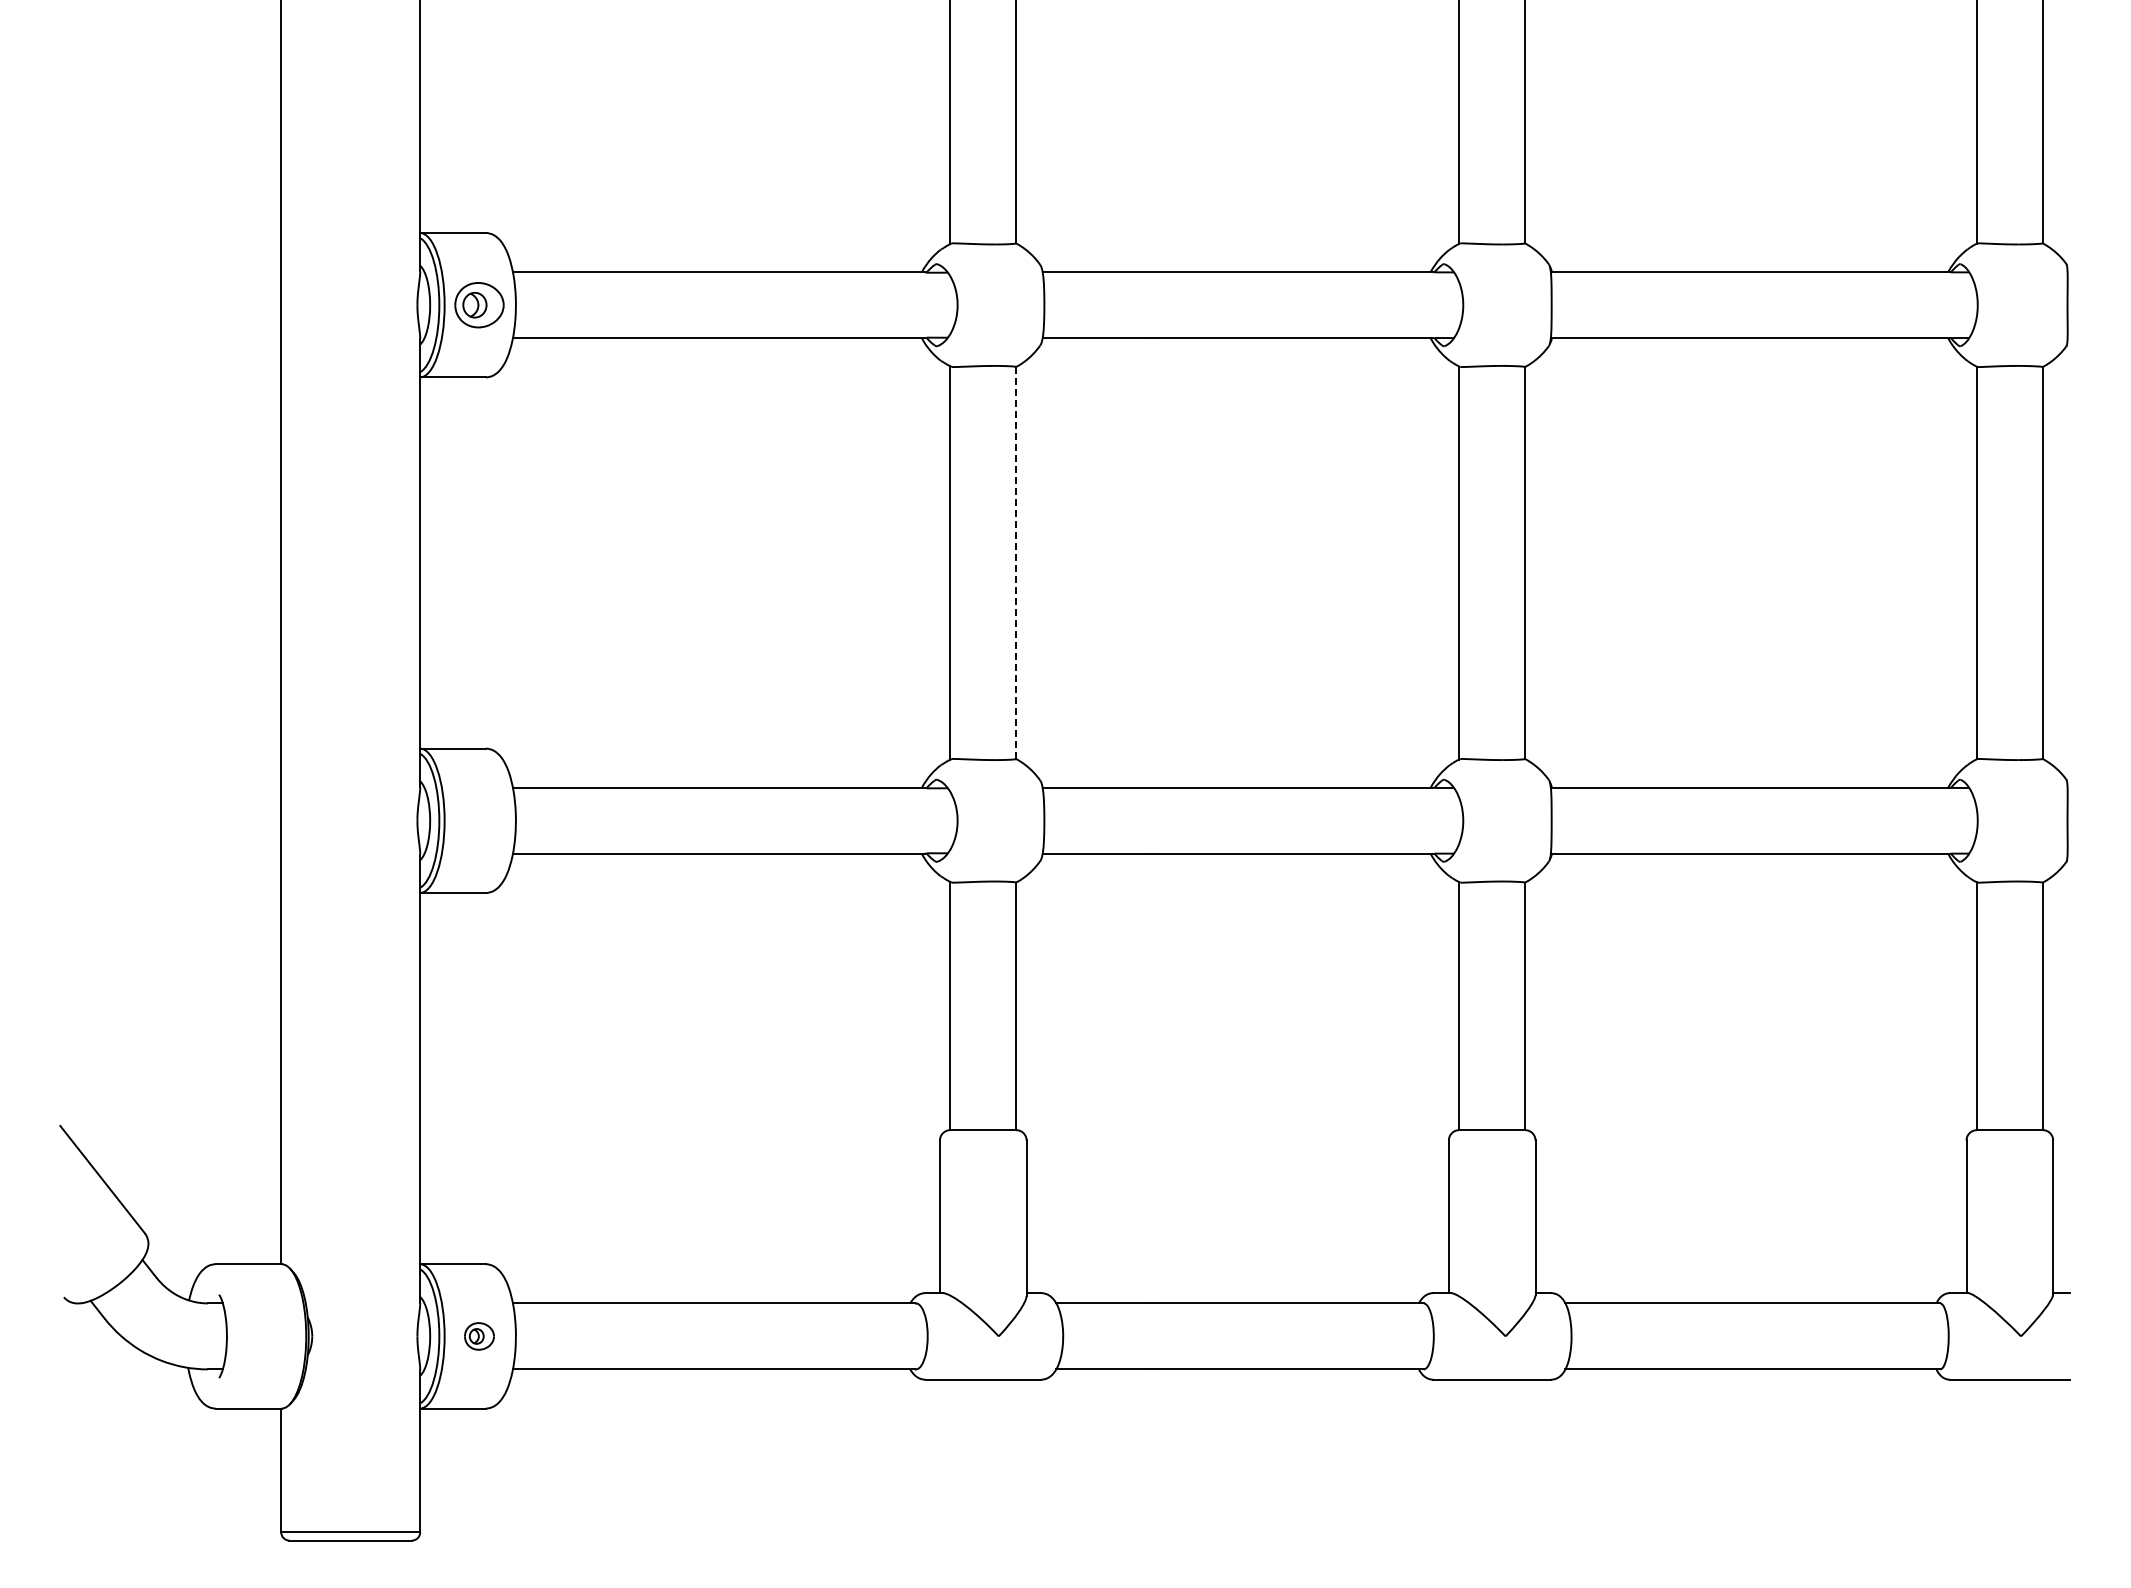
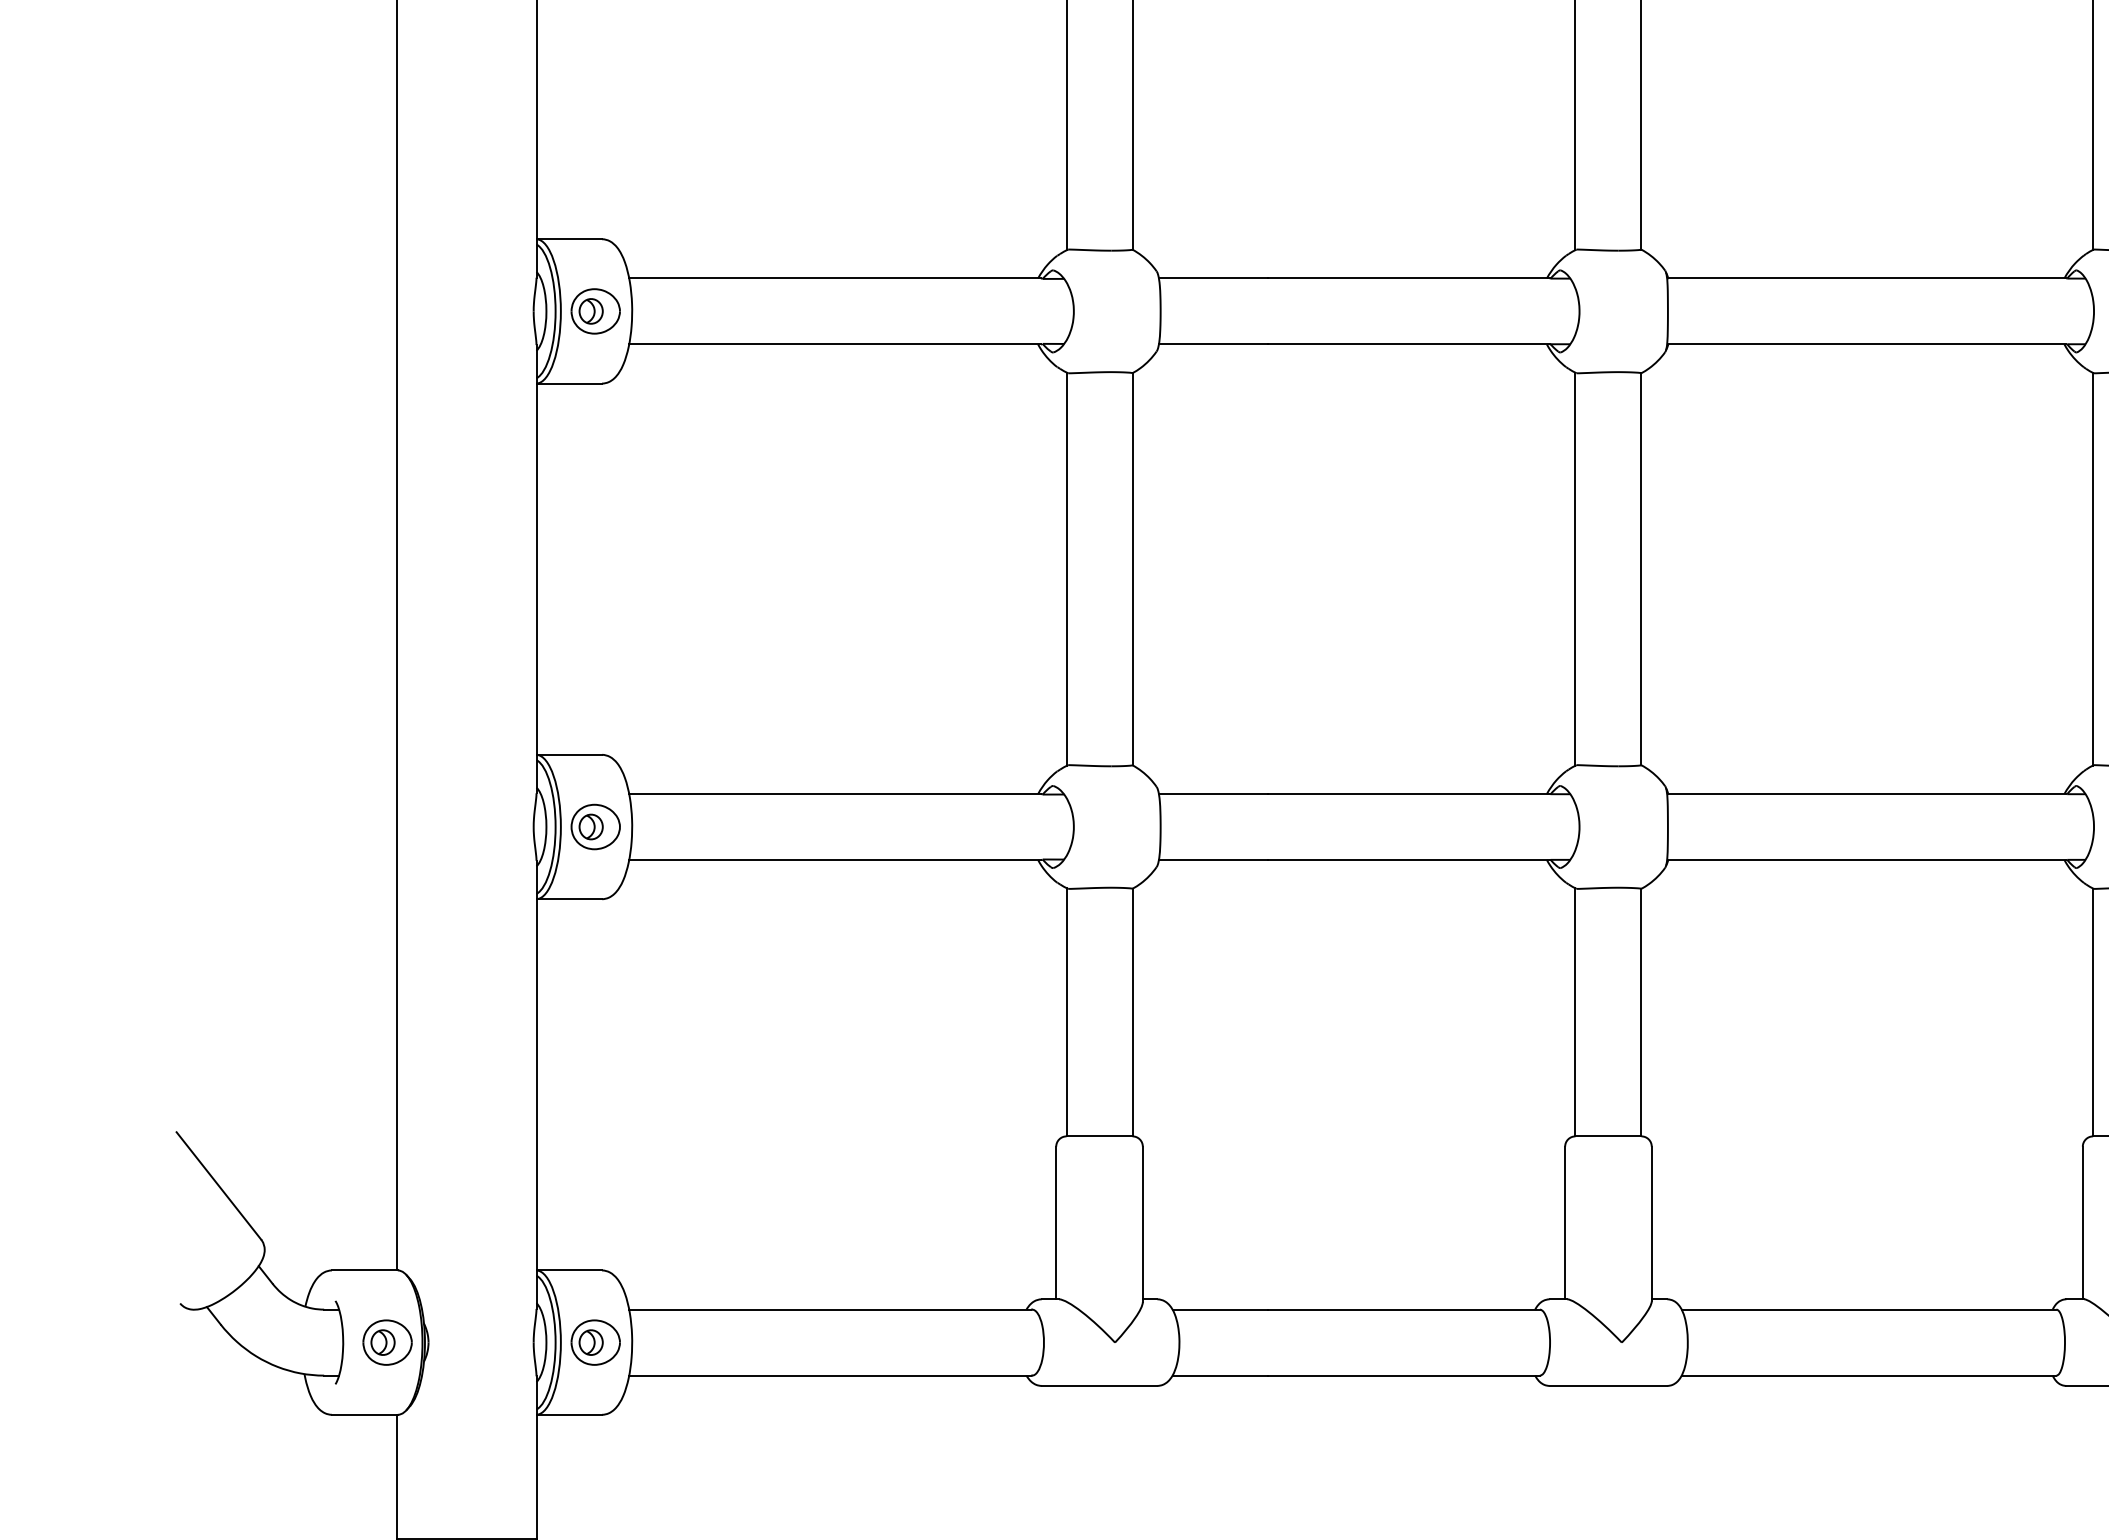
line: (1016, 563) -> (1132, 569), dashed -> solid
part: (479, 820) -> (595, 826), added
part: (271, 1336) -> (387, 1342), added
part: (479, 1336) -> (595, 1342), size x1.67

